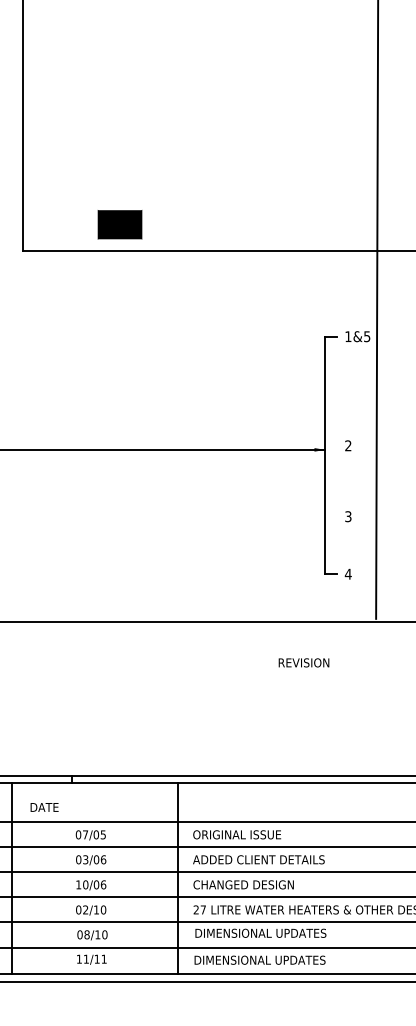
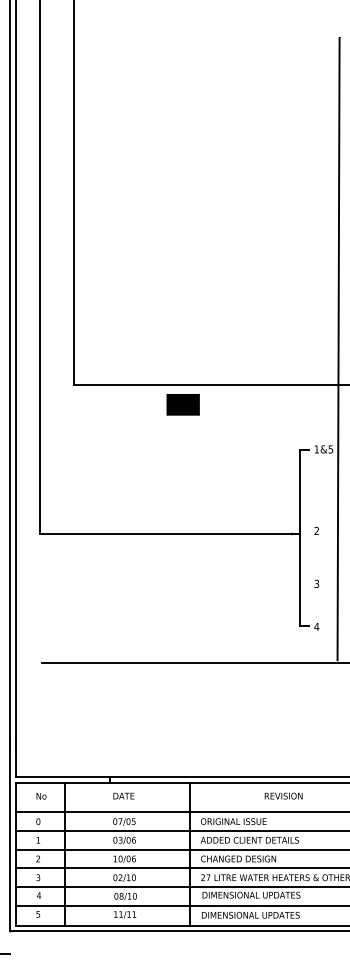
part: (119, 224) -> (182, 404), moved
text: (303, 662) -> (283, 795), moved
text: (44, 806) -> (123, 795), moved

